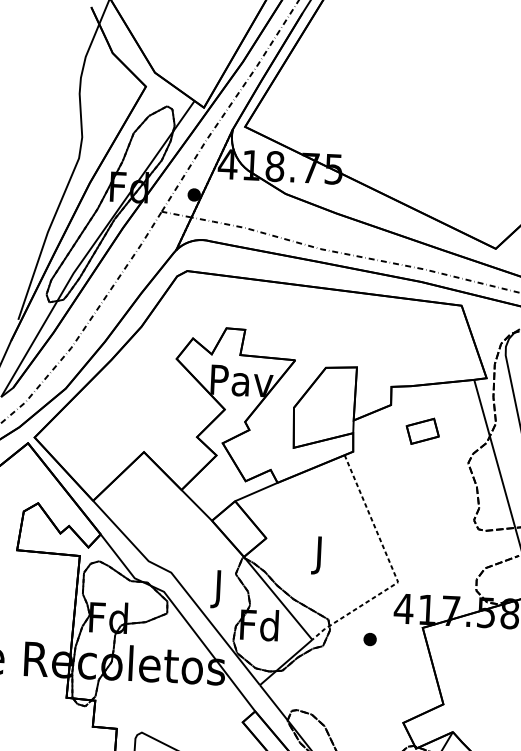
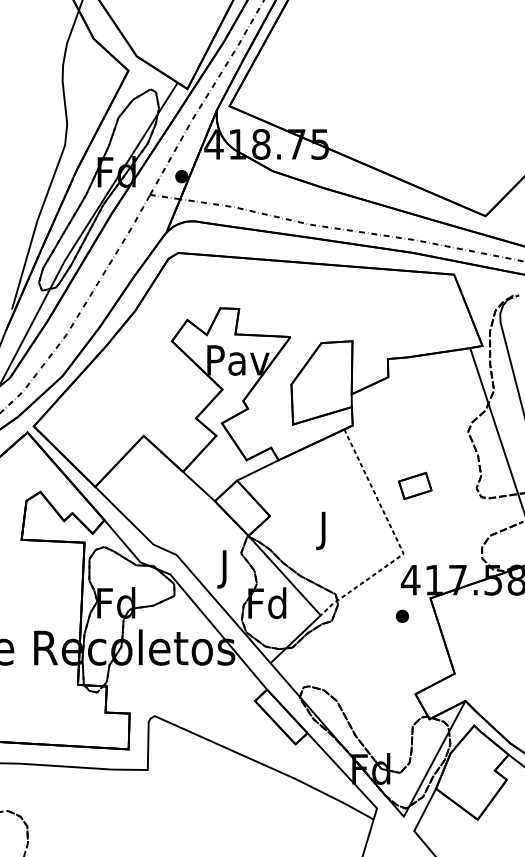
part: (423, 430) -> (415, 485), moved
part: (369, 638) -> (401, 615), moved

